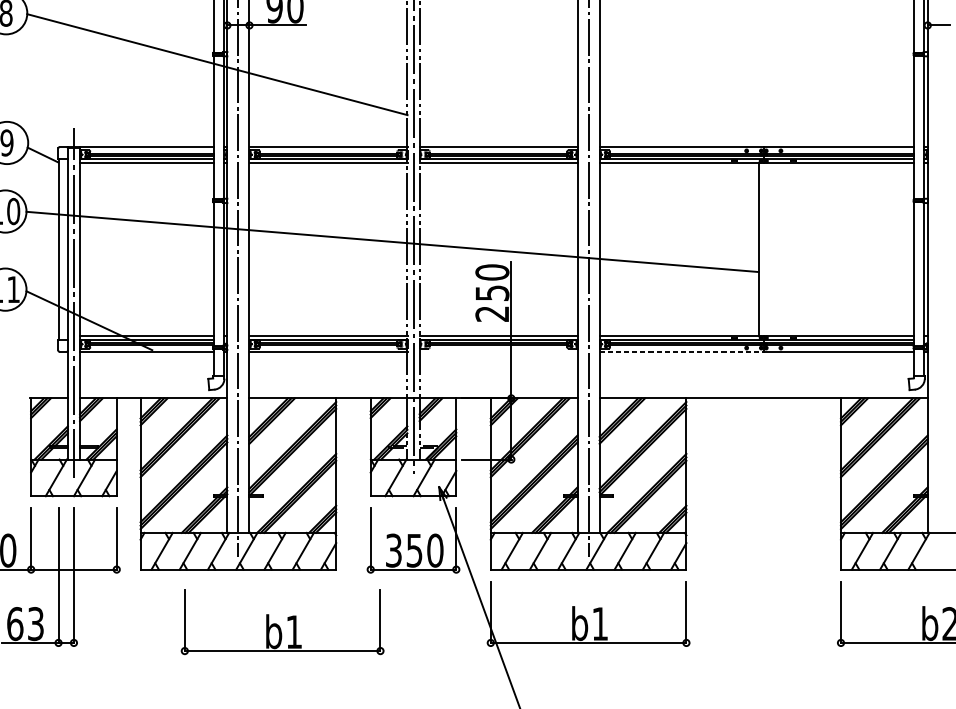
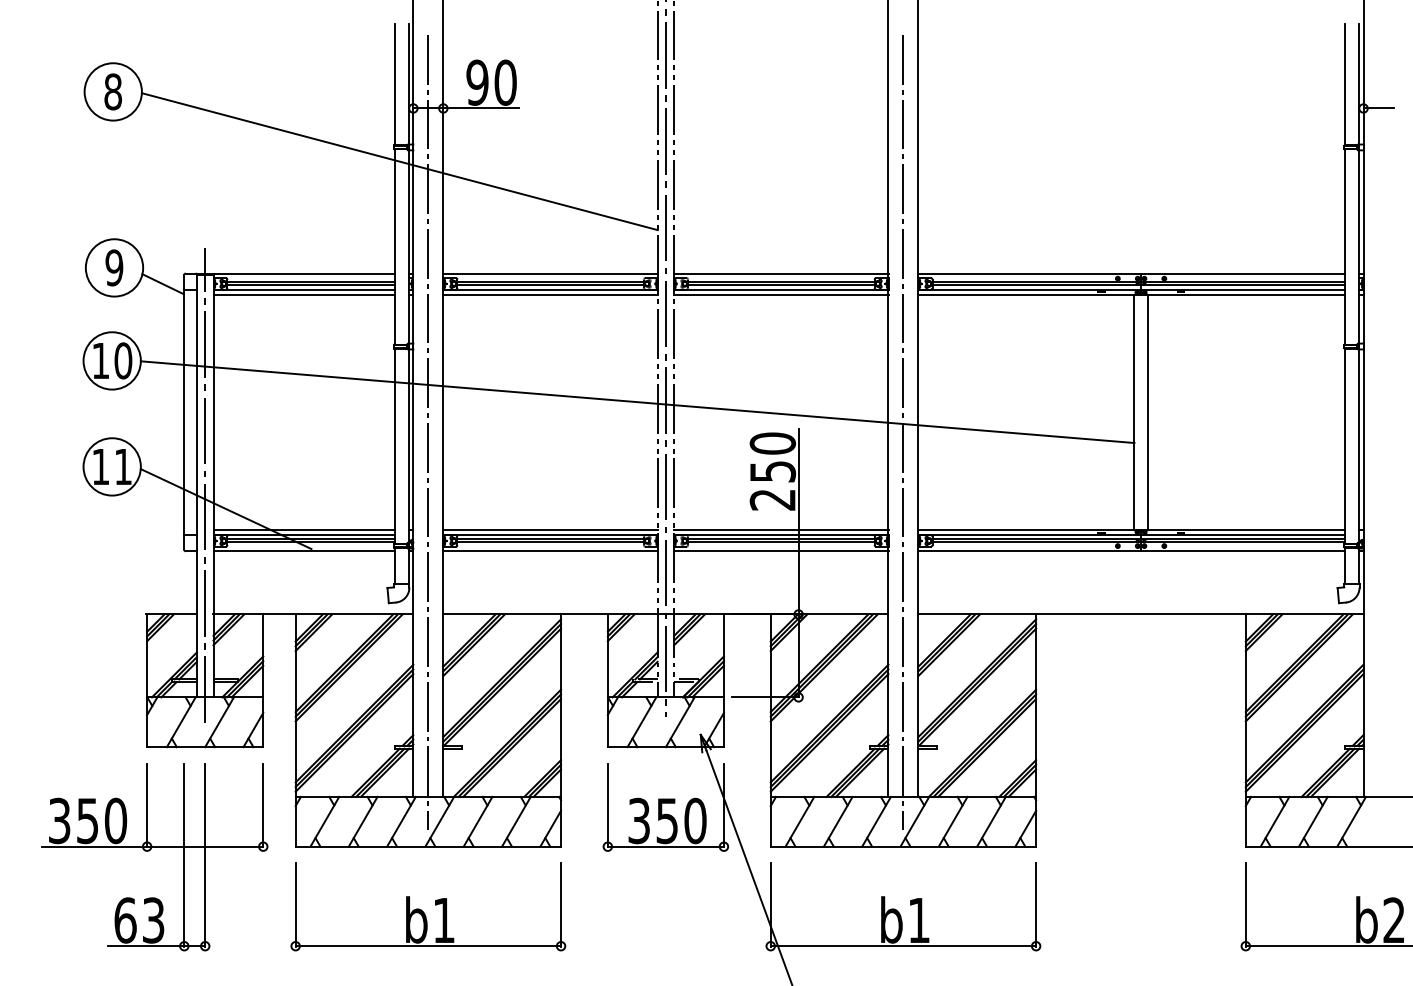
line: (768, 248) -> (1147, 411), added
line: (498, 352) -> (781, 551), added
line: (682, 352) -> (1030, 551), dashed -> solid
part: (287, 621) -> (435, 905), moved

